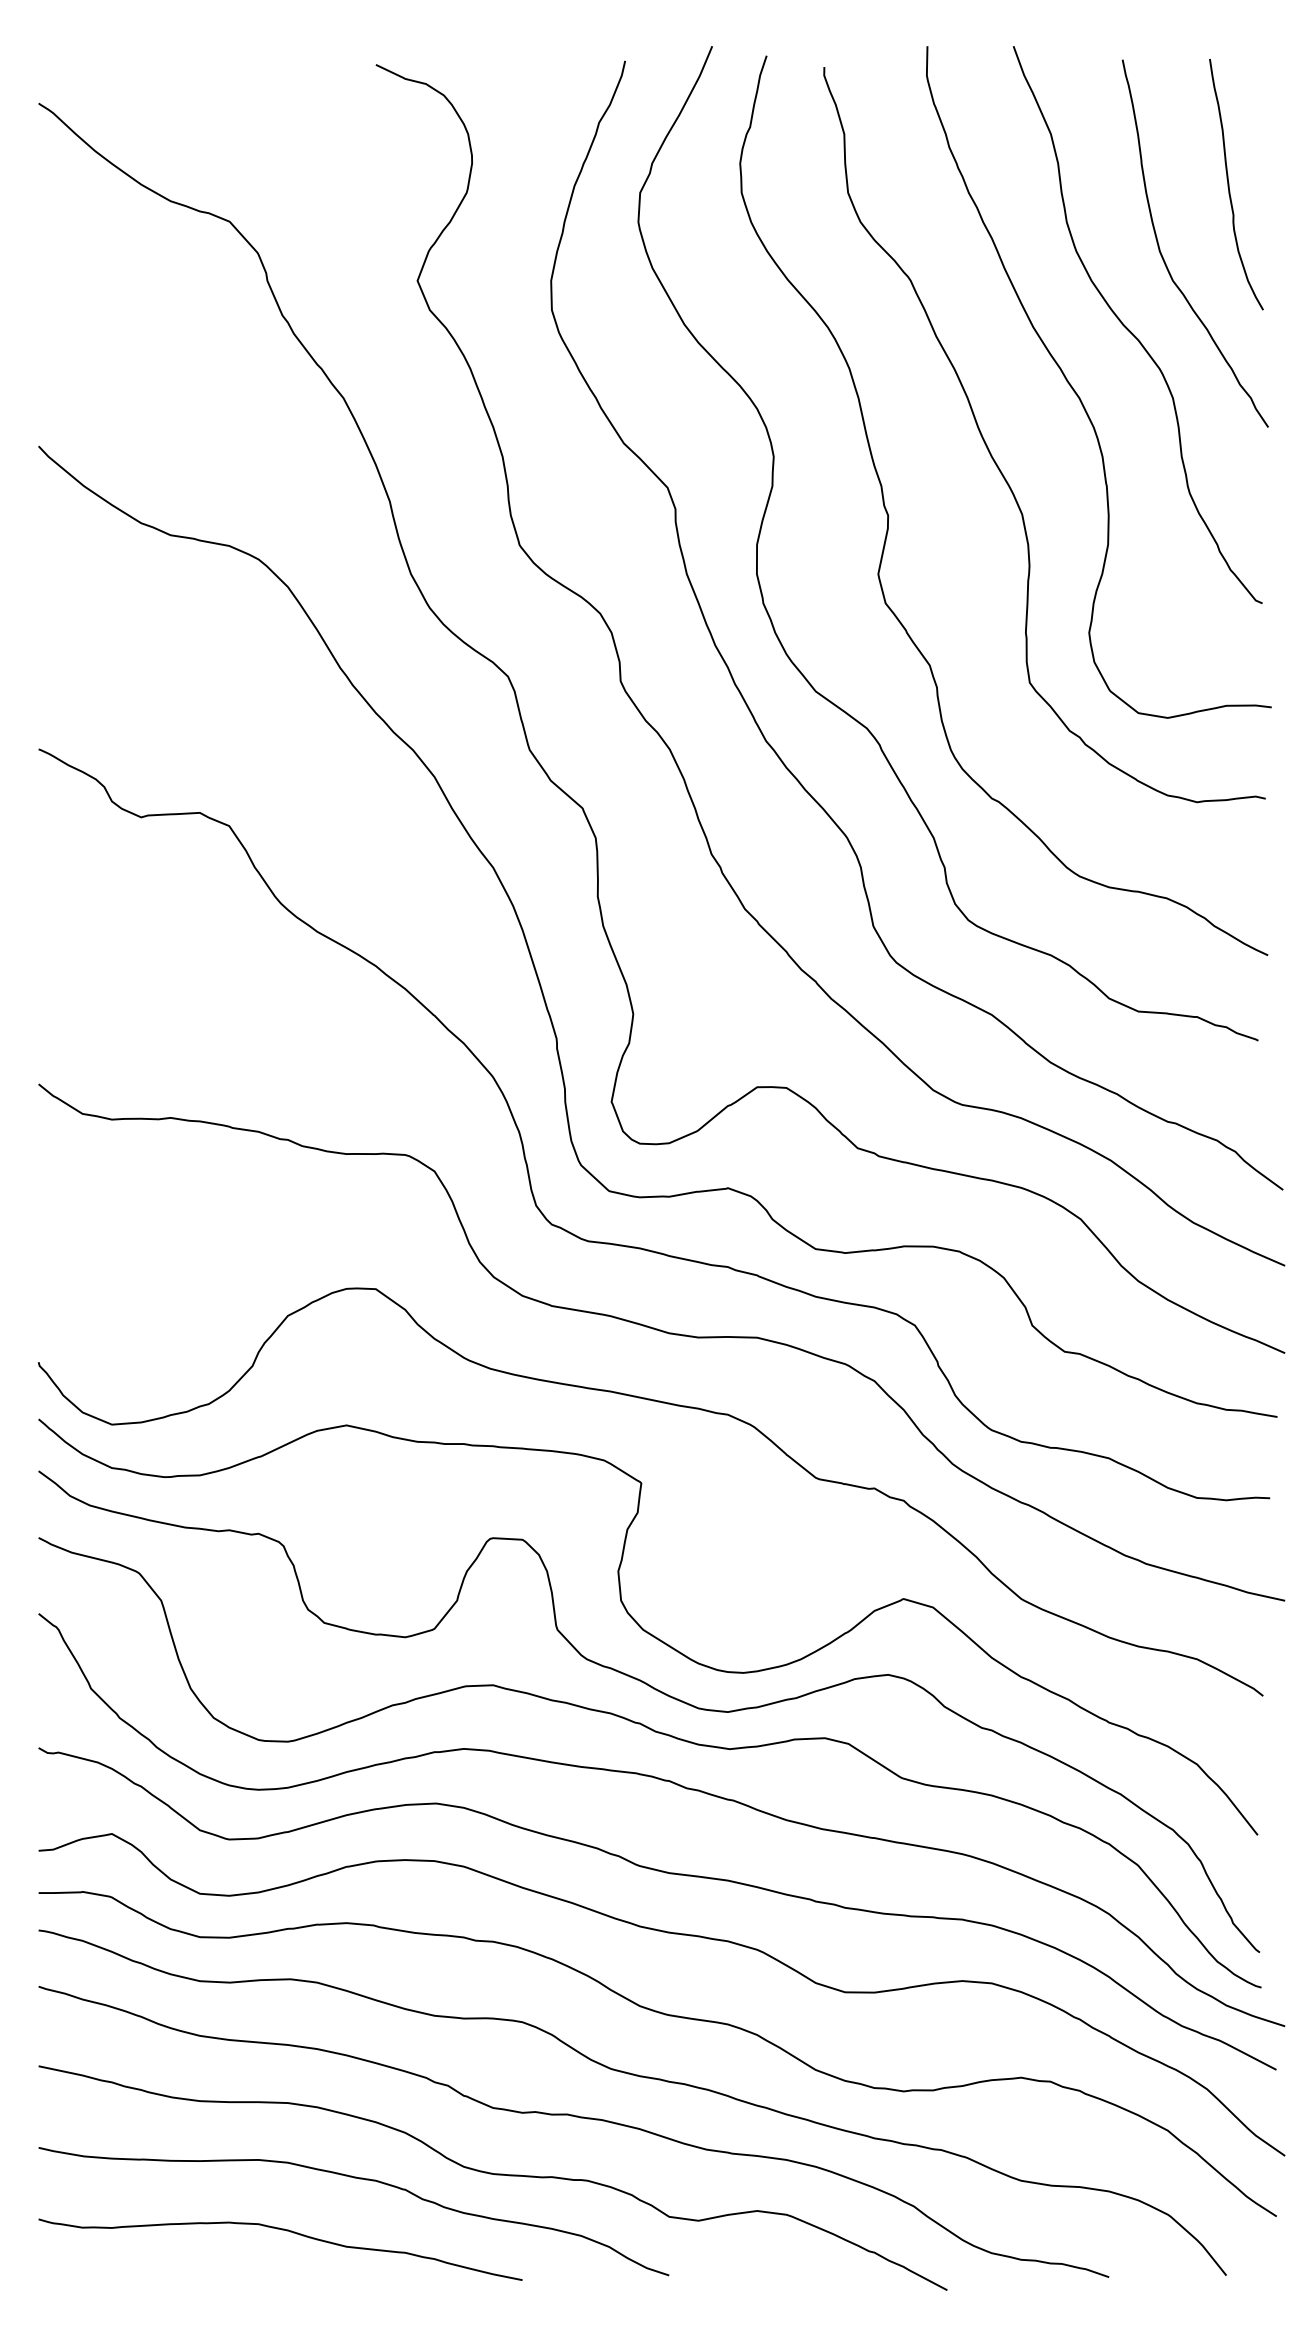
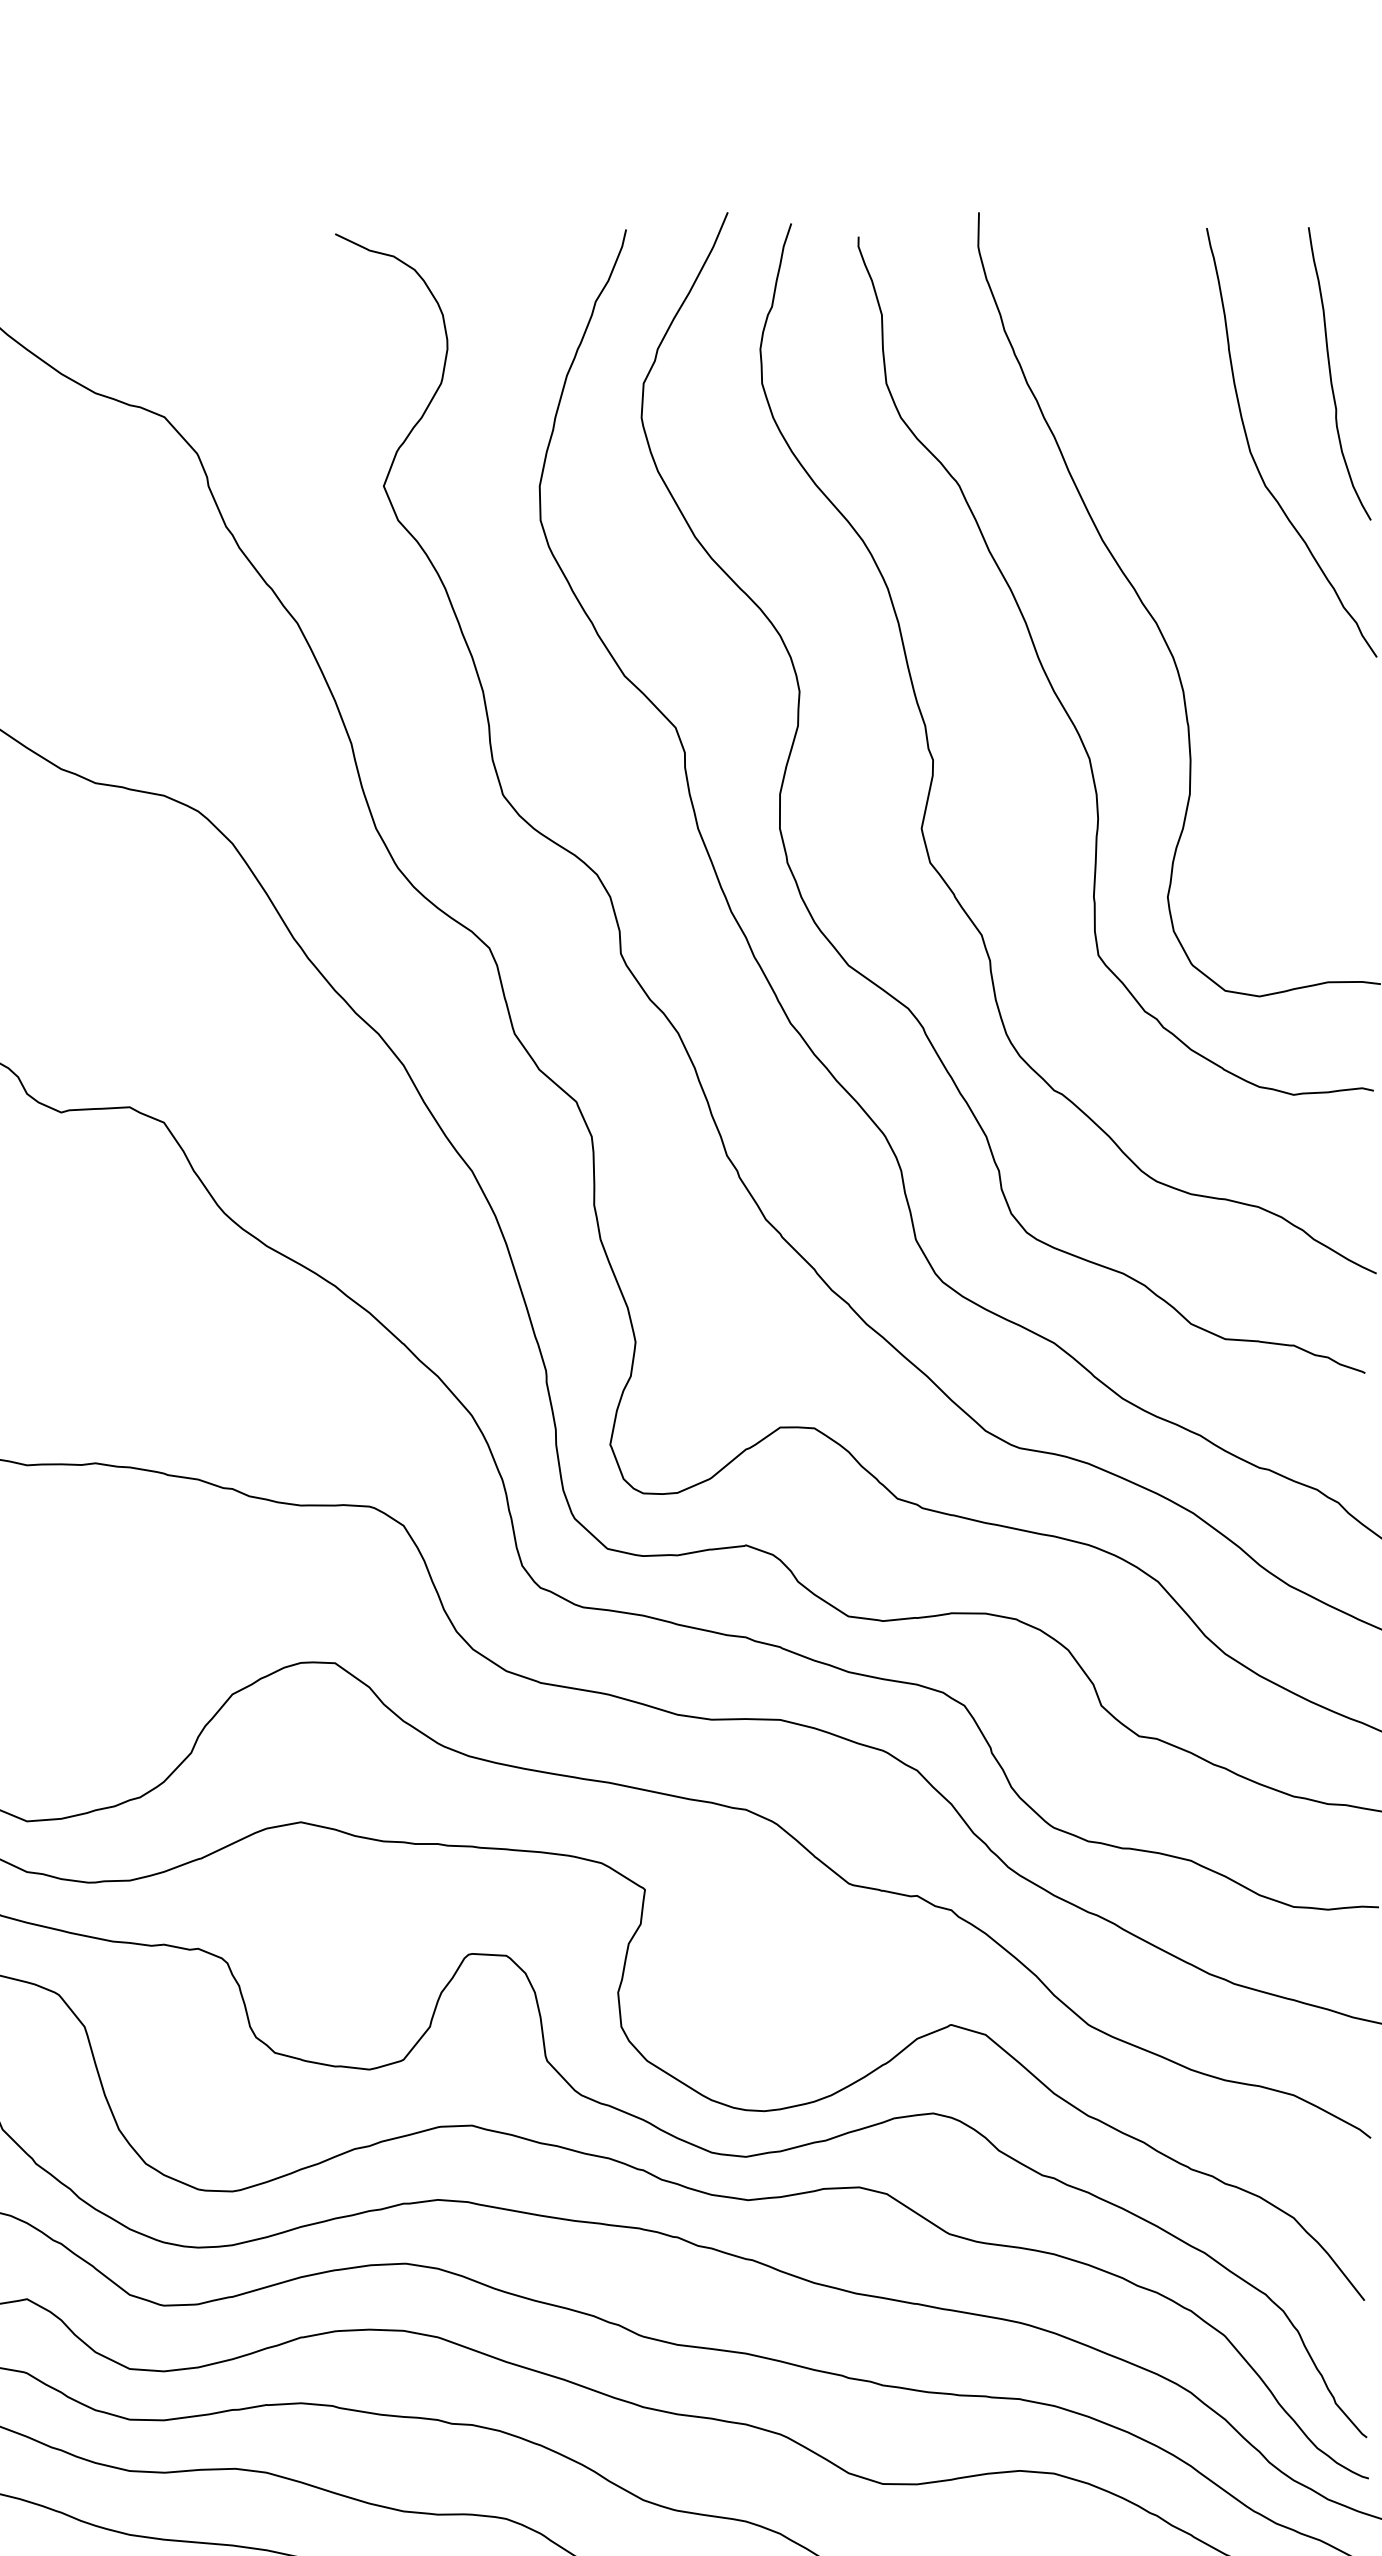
curve: (1130, 330) -> (1216, 544), removed

